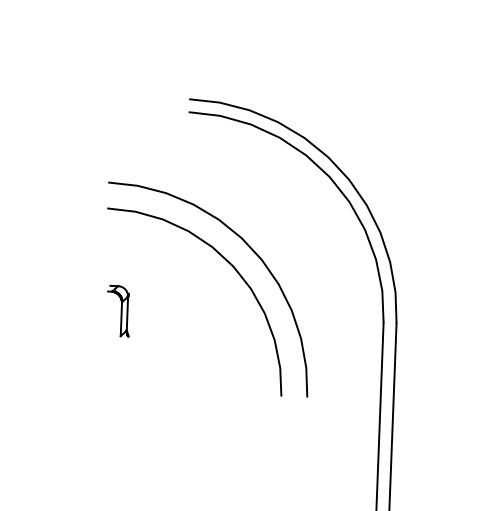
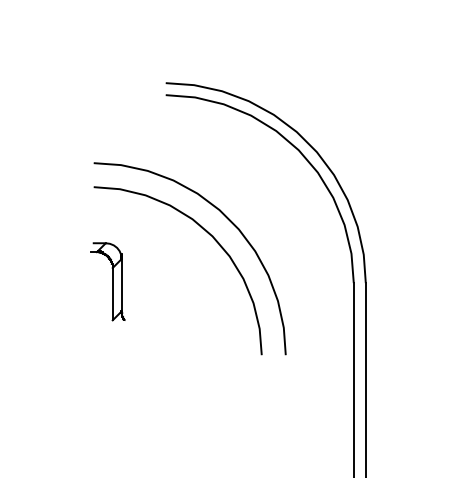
part: (118, 310) -> (107, 281), size x1.67

